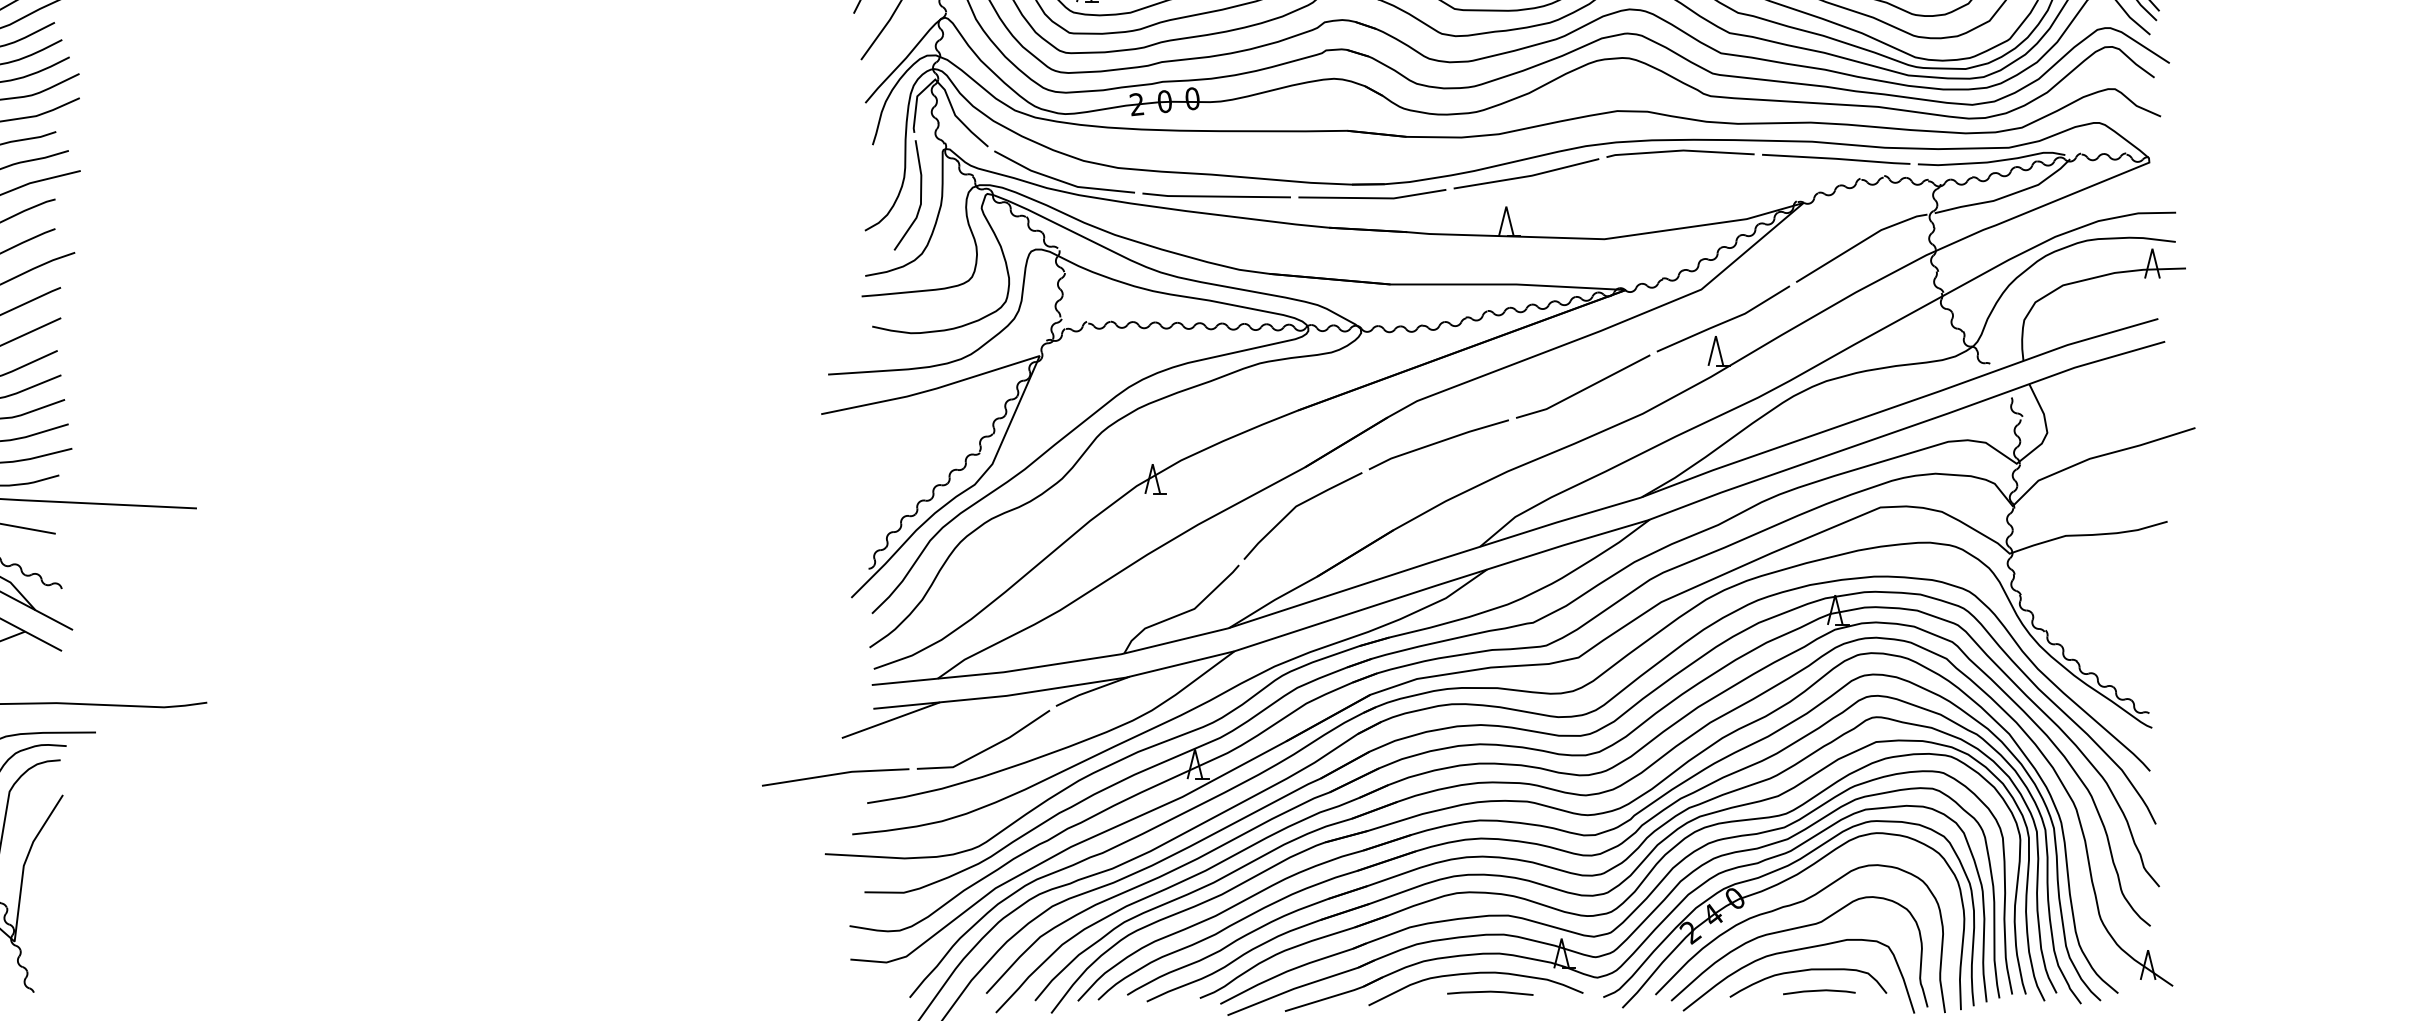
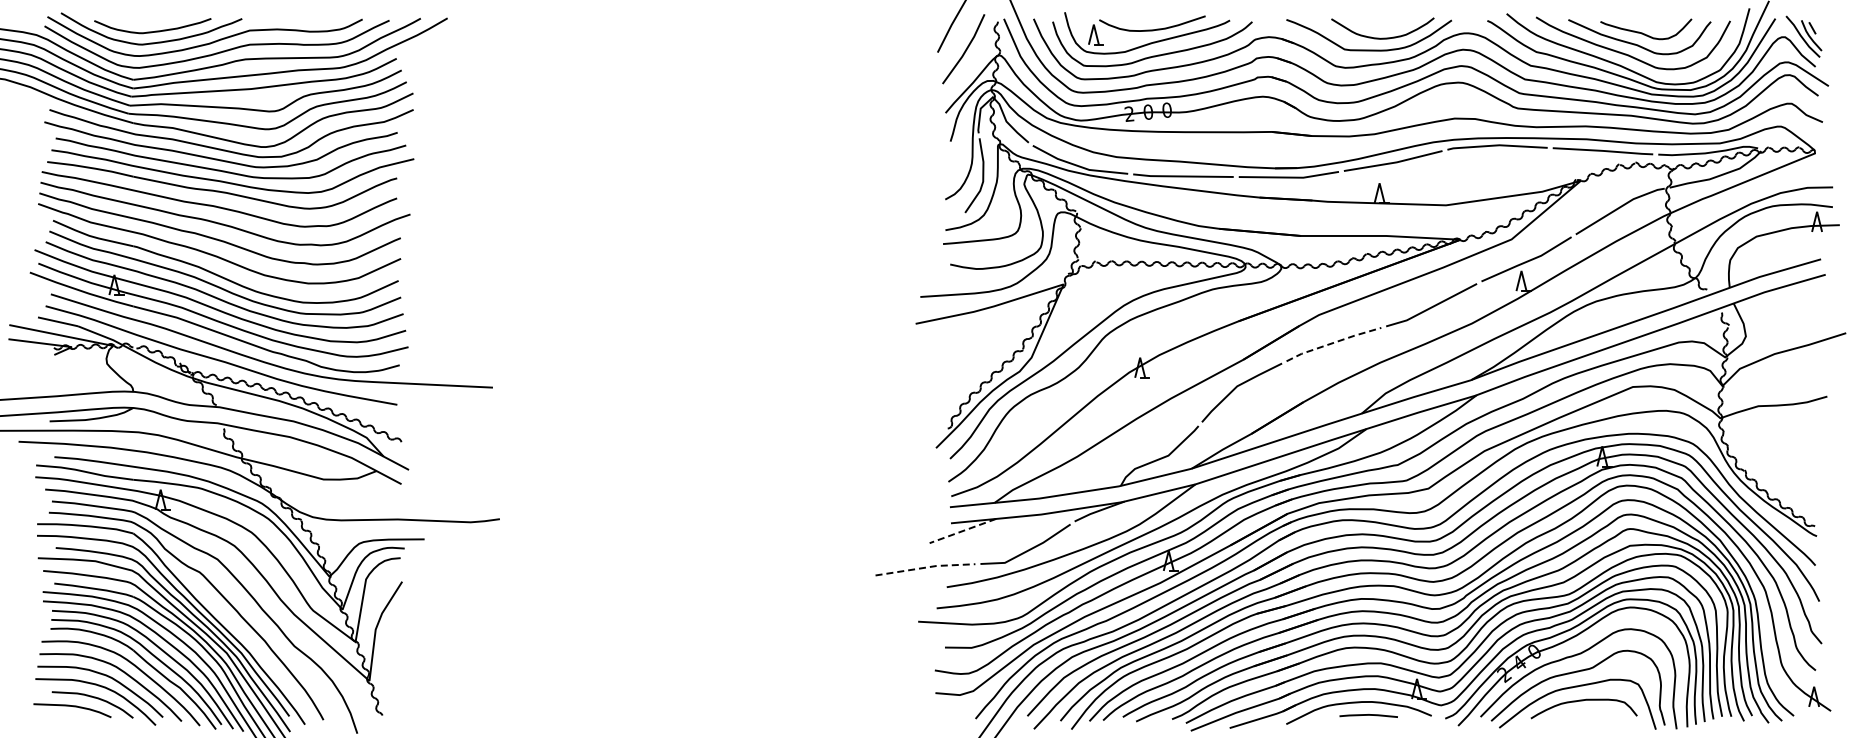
line: (1438, 441) -> (1333, 342), solid -> dashed
line: (890, 720) -> (962, 531), solid -> dashed
line: (835, 774) -> (925, 567), solid -> dashed
line: (1819, 992) -> (1591, 715), removed

